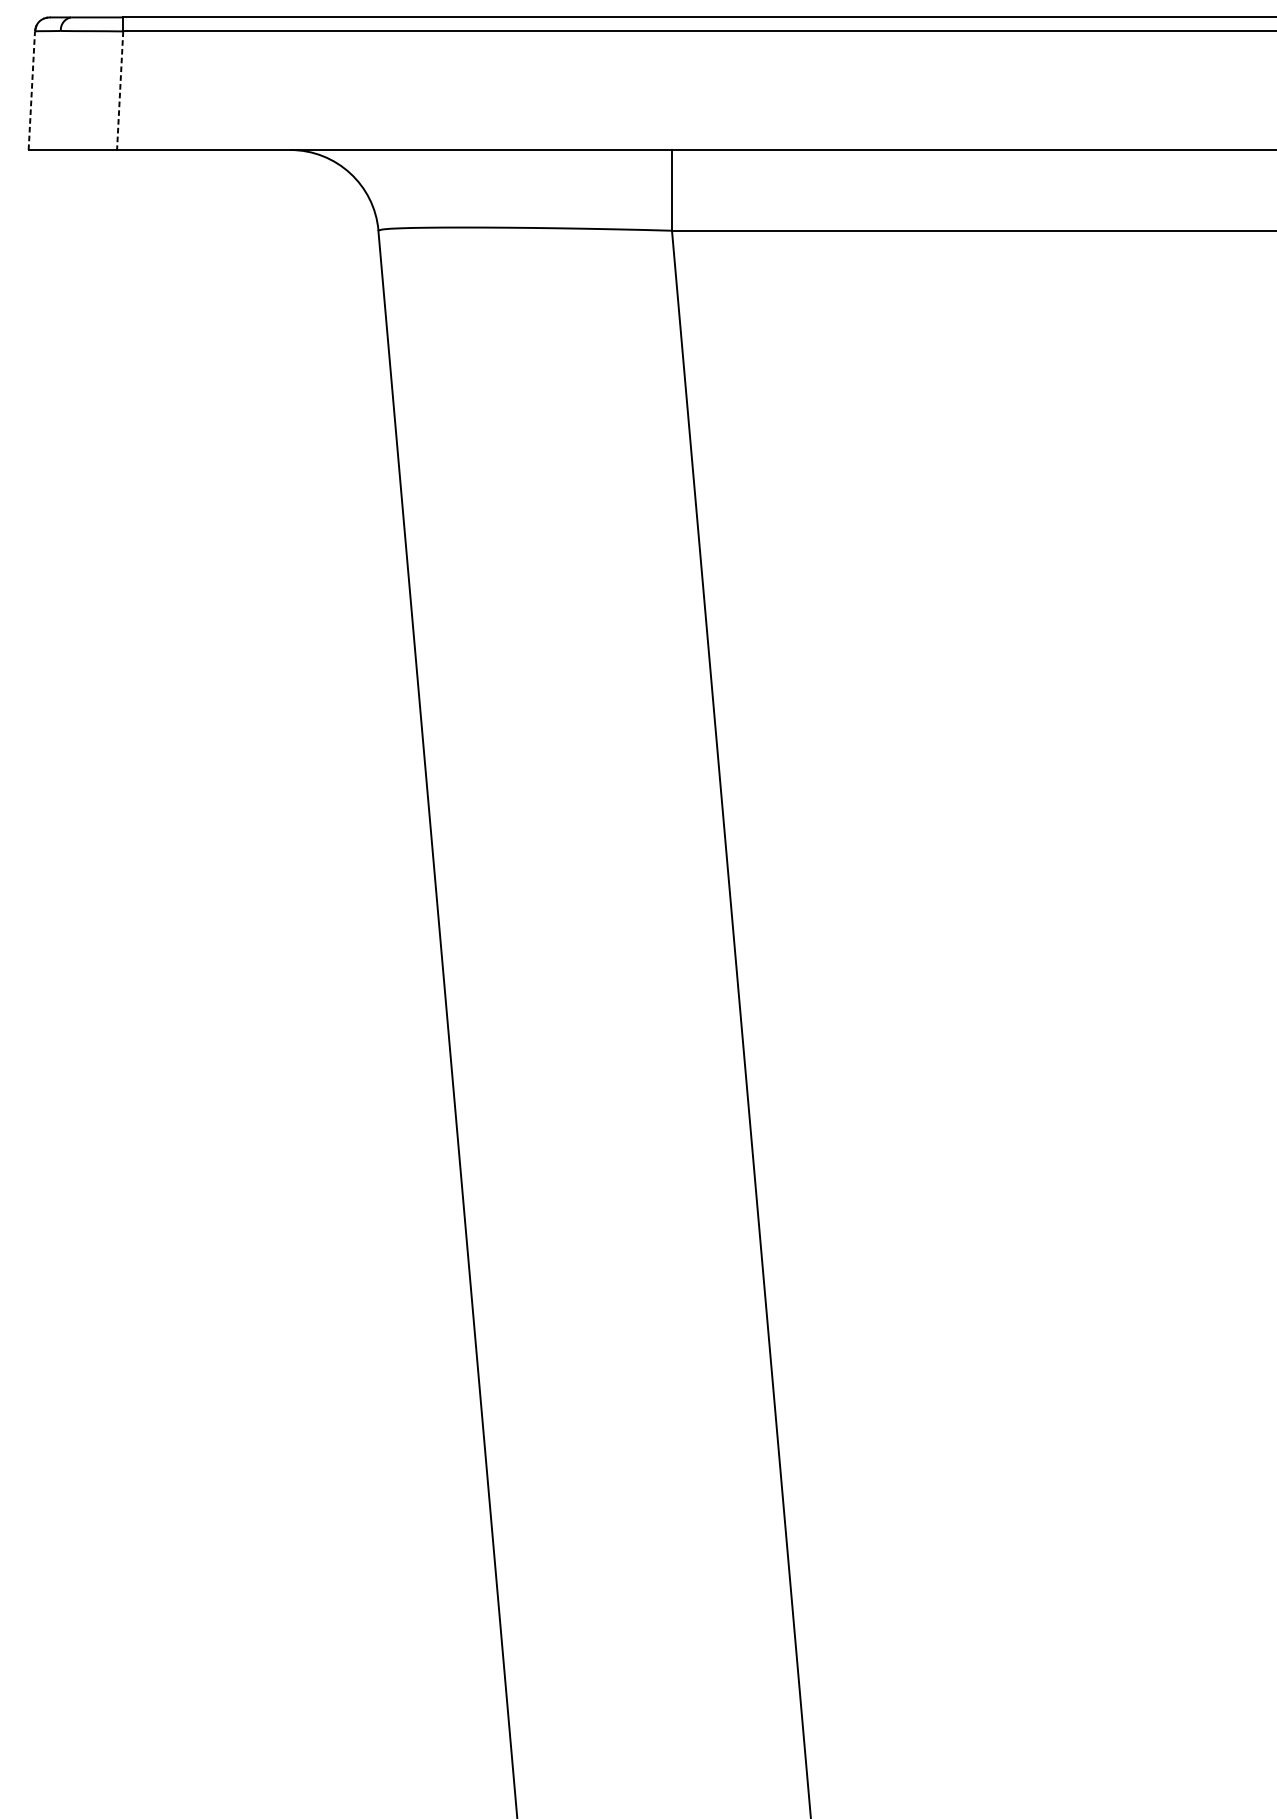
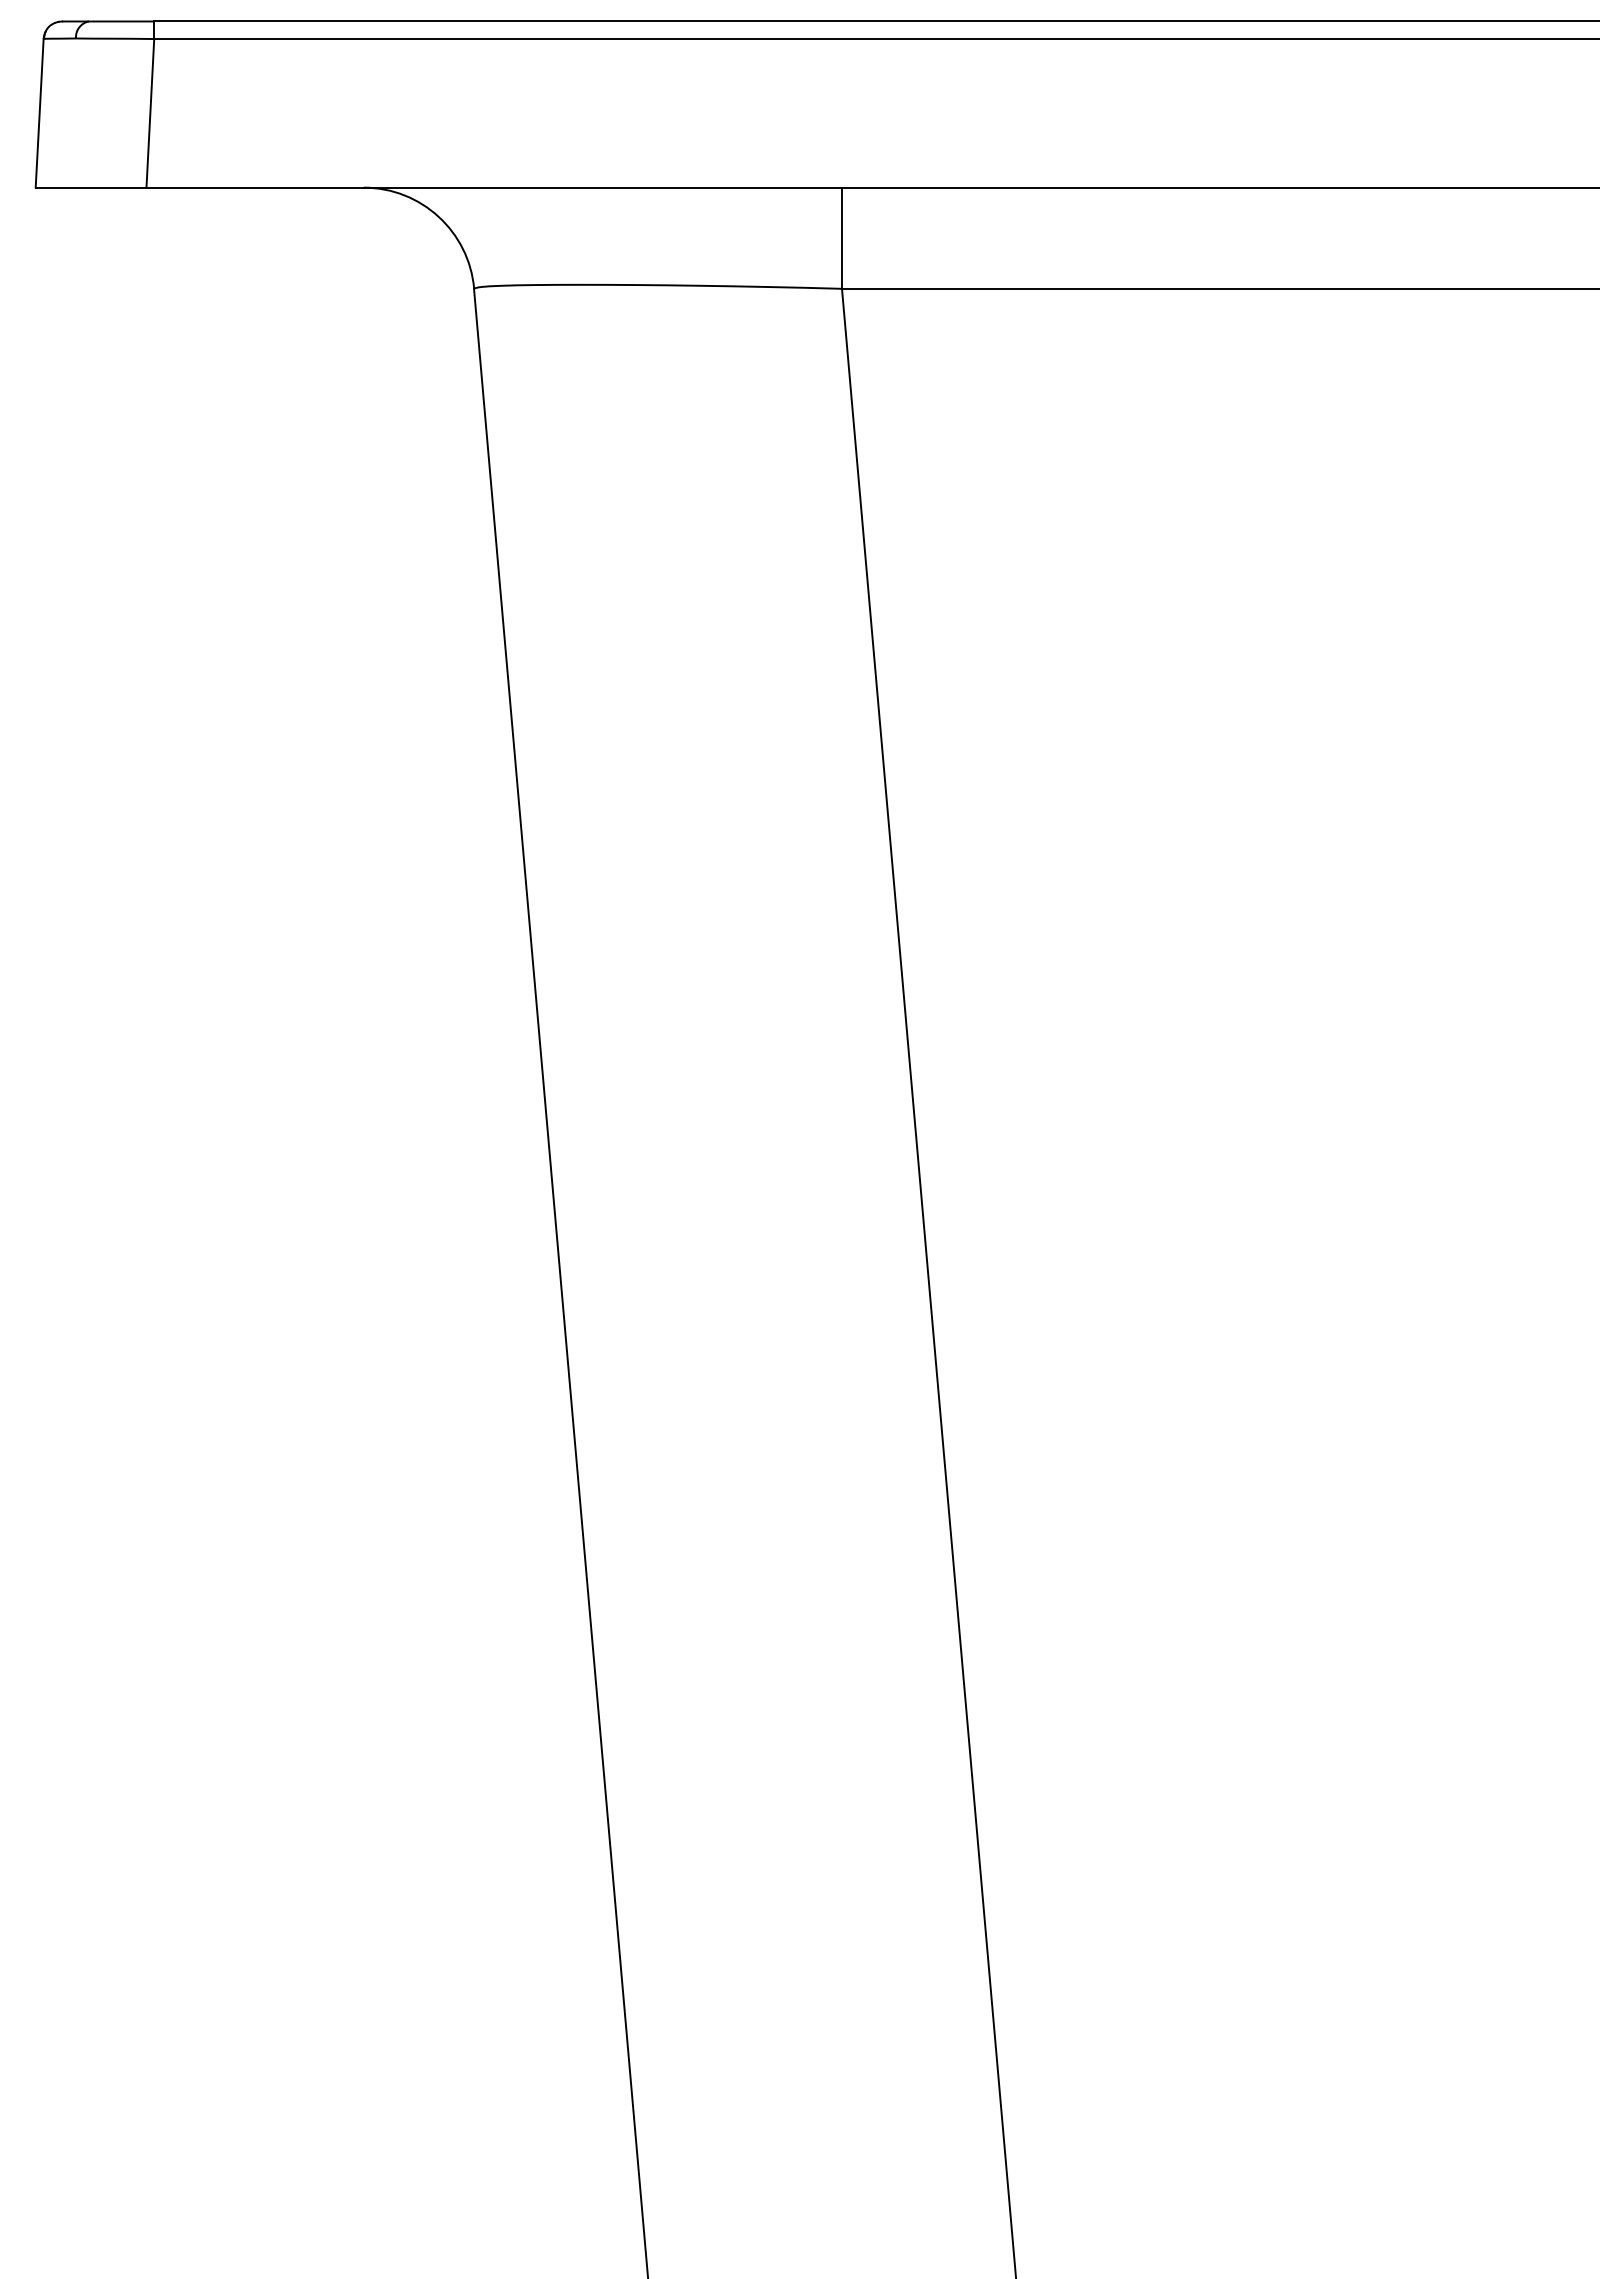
line: (31, 90) -> (39, 112), dashed -> solid
line: (120, 90) -> (150, 113), dashed -> solid

